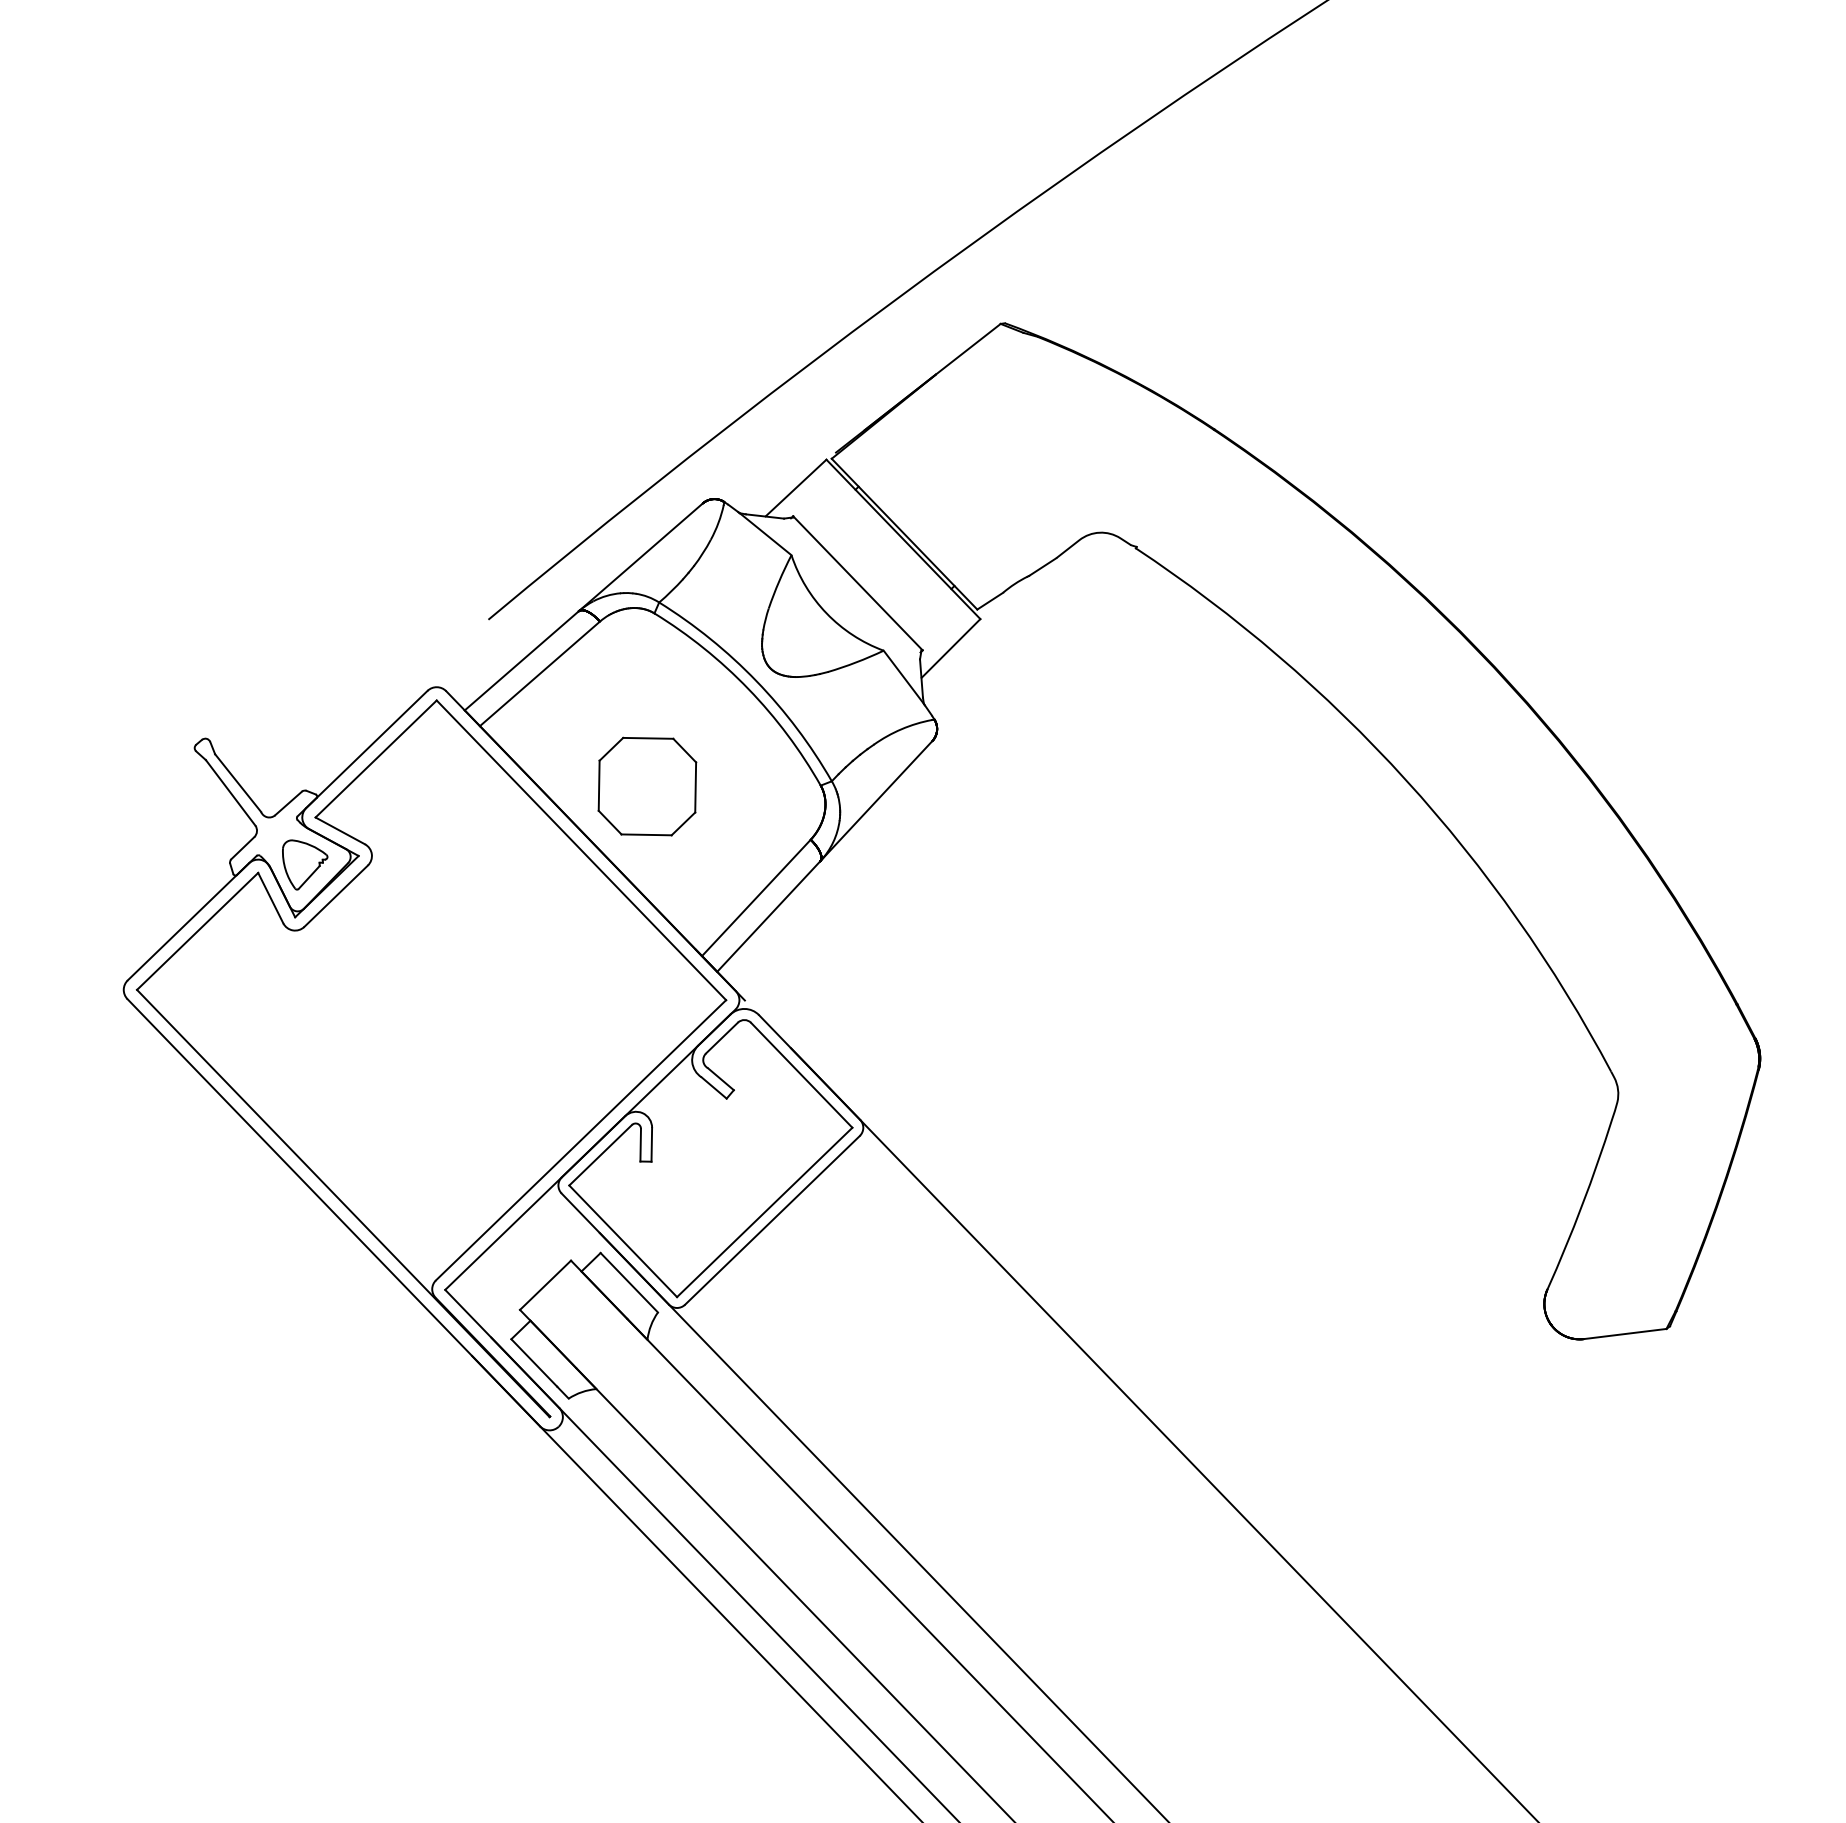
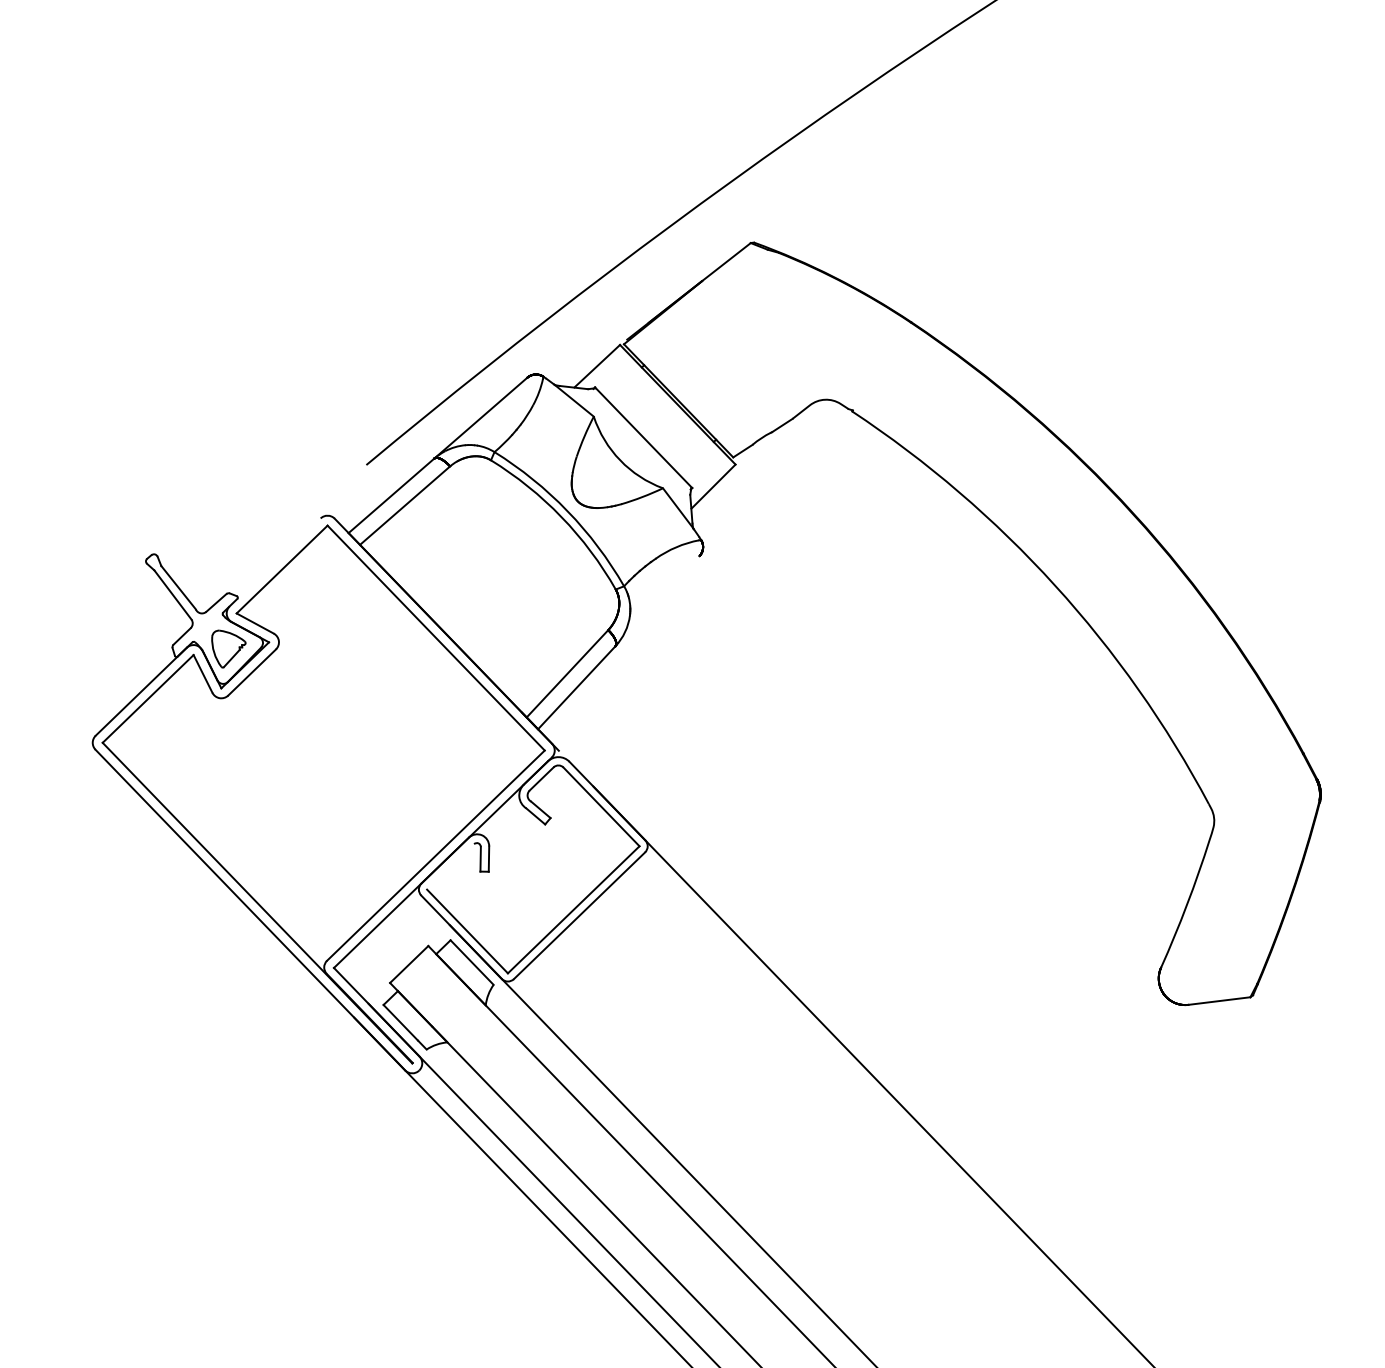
line: (365, 749) -> (274, 562), removed
part: (647, 785) -> (485, 589), removed
line: (876, 801) -> (657, 601), removed
line: (600, 1154) -> (450, 866), removed

